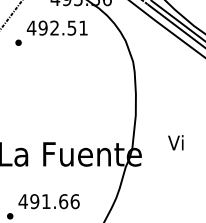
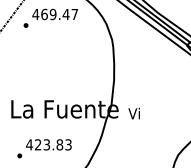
text: (63, 28) -> (59, 14), 492.51 -> 469.47
text: (174, 142) -> (133, 113), moved
text: (53, 201) -> (52, 144), 491.66 -> 423.83

